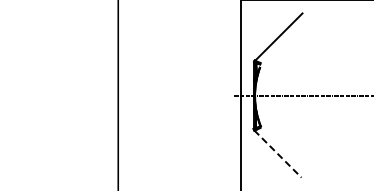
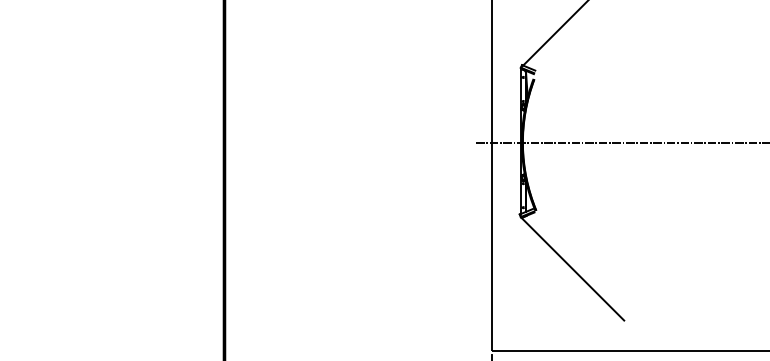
line: (278, 154) -> (574, 270), dashed -> solid

